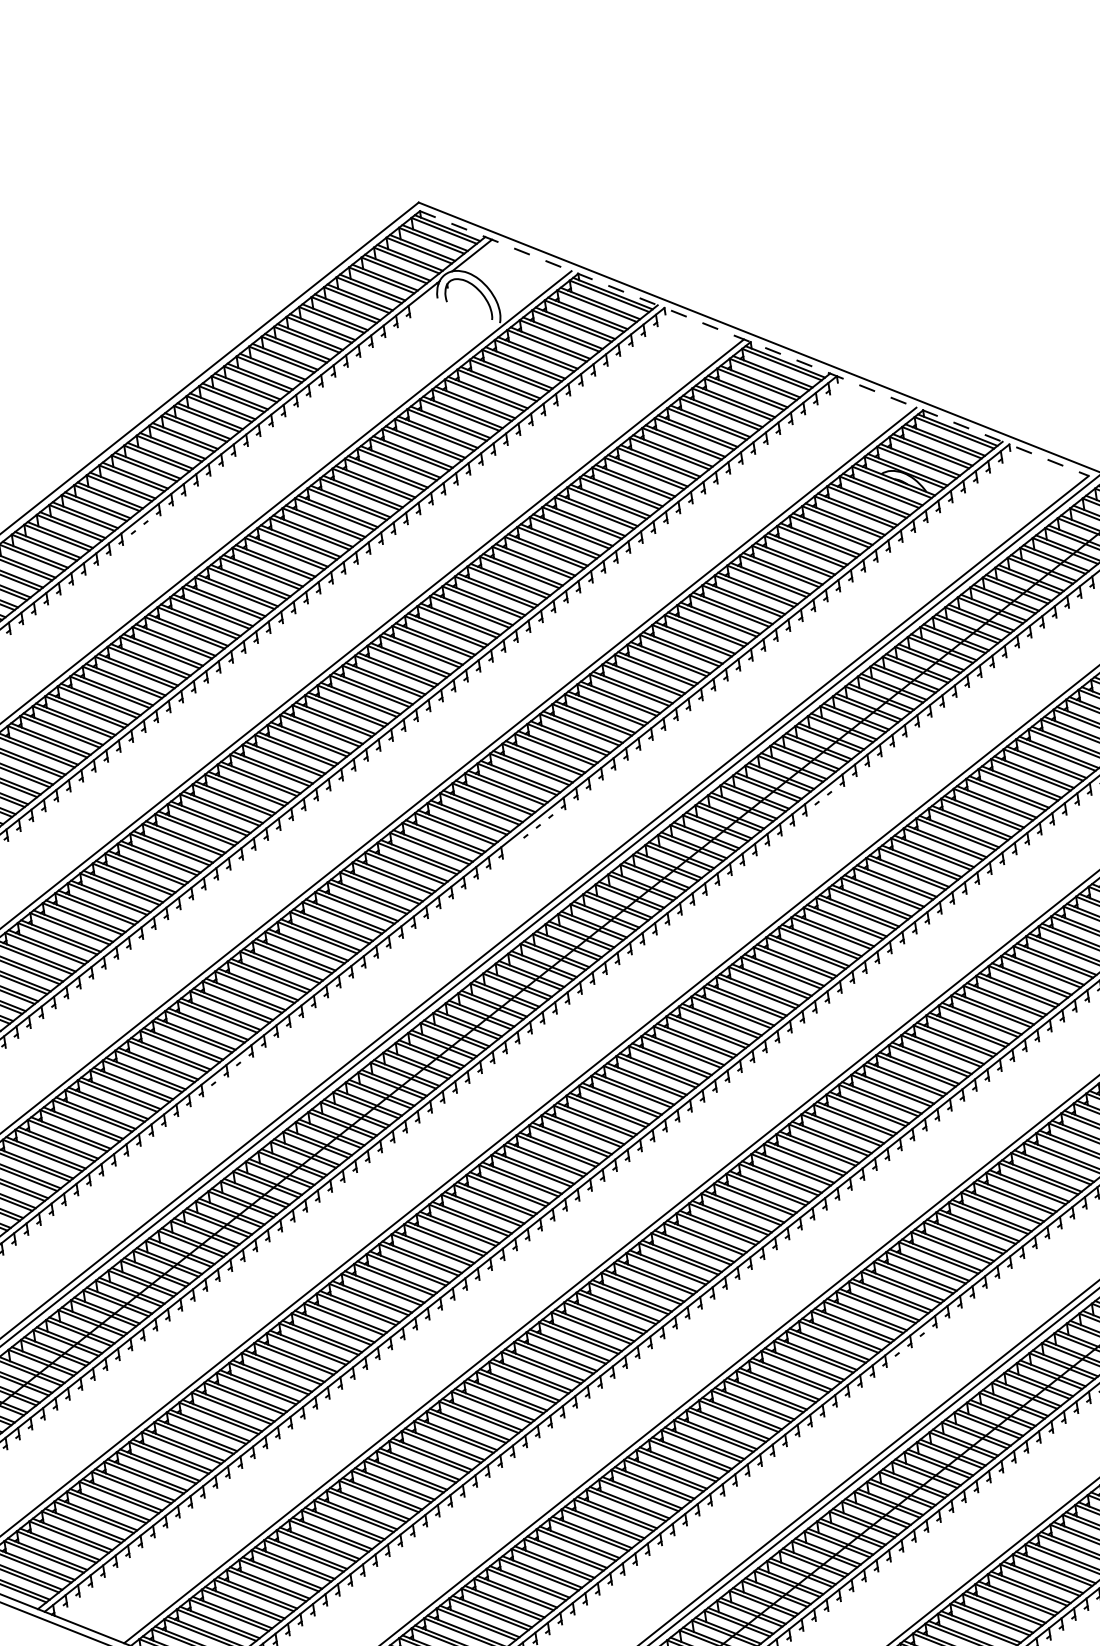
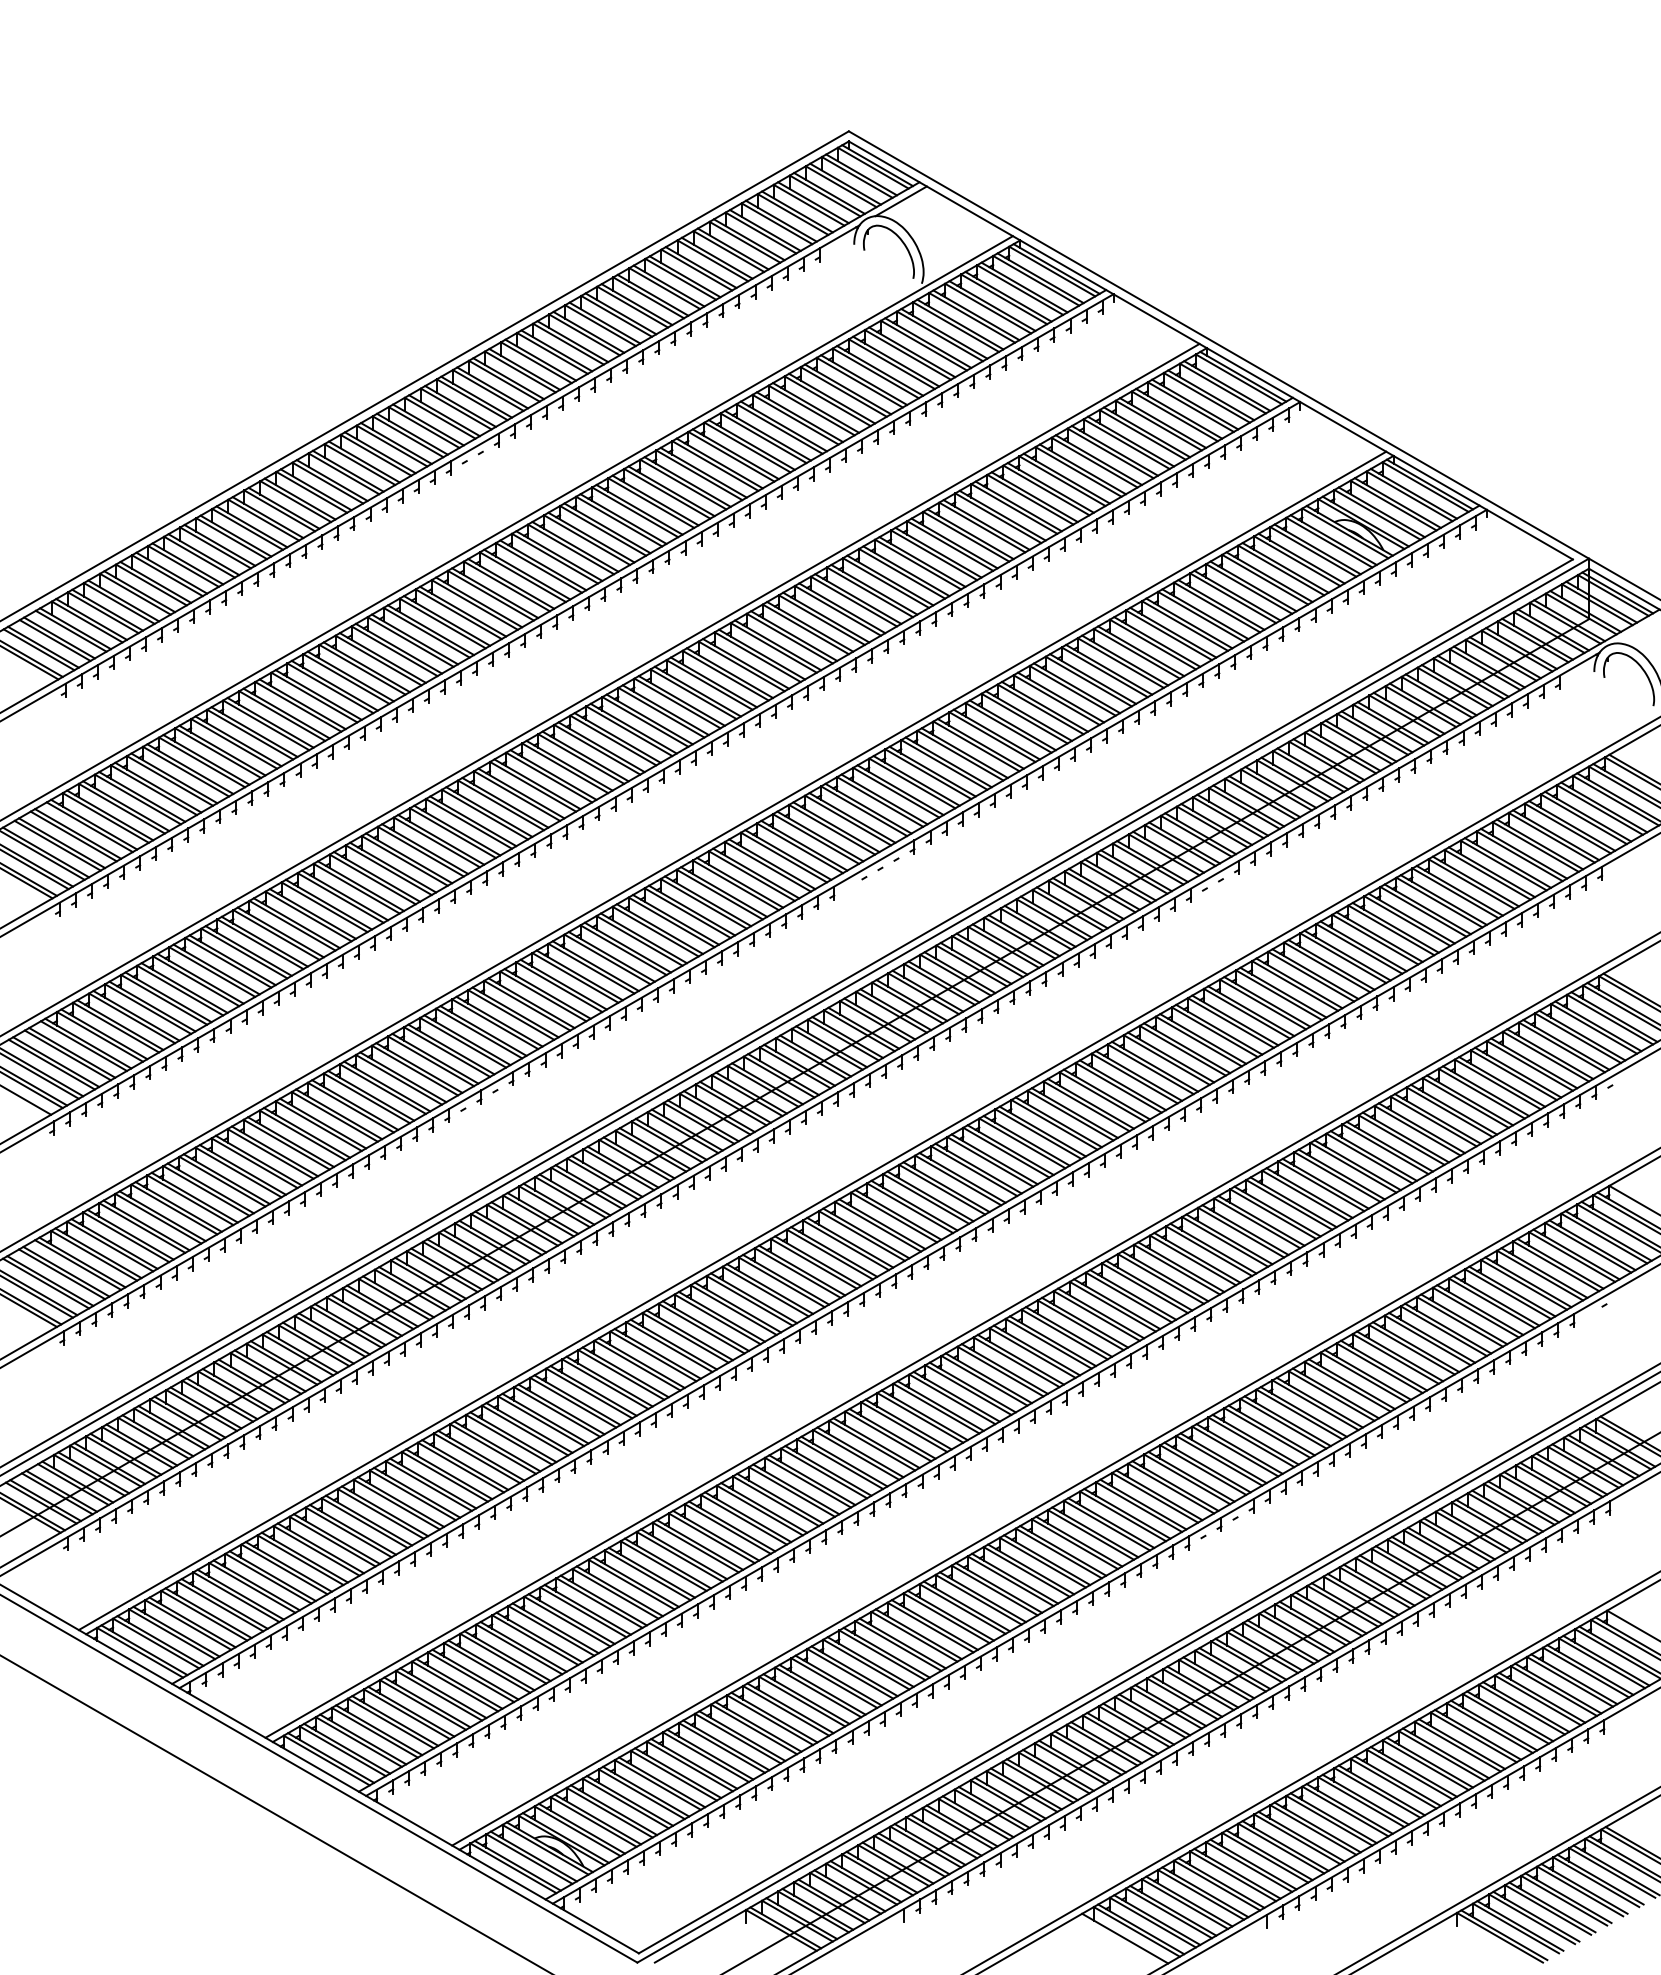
line: (754, 343) -> (1211, 350), dashed -> solid

